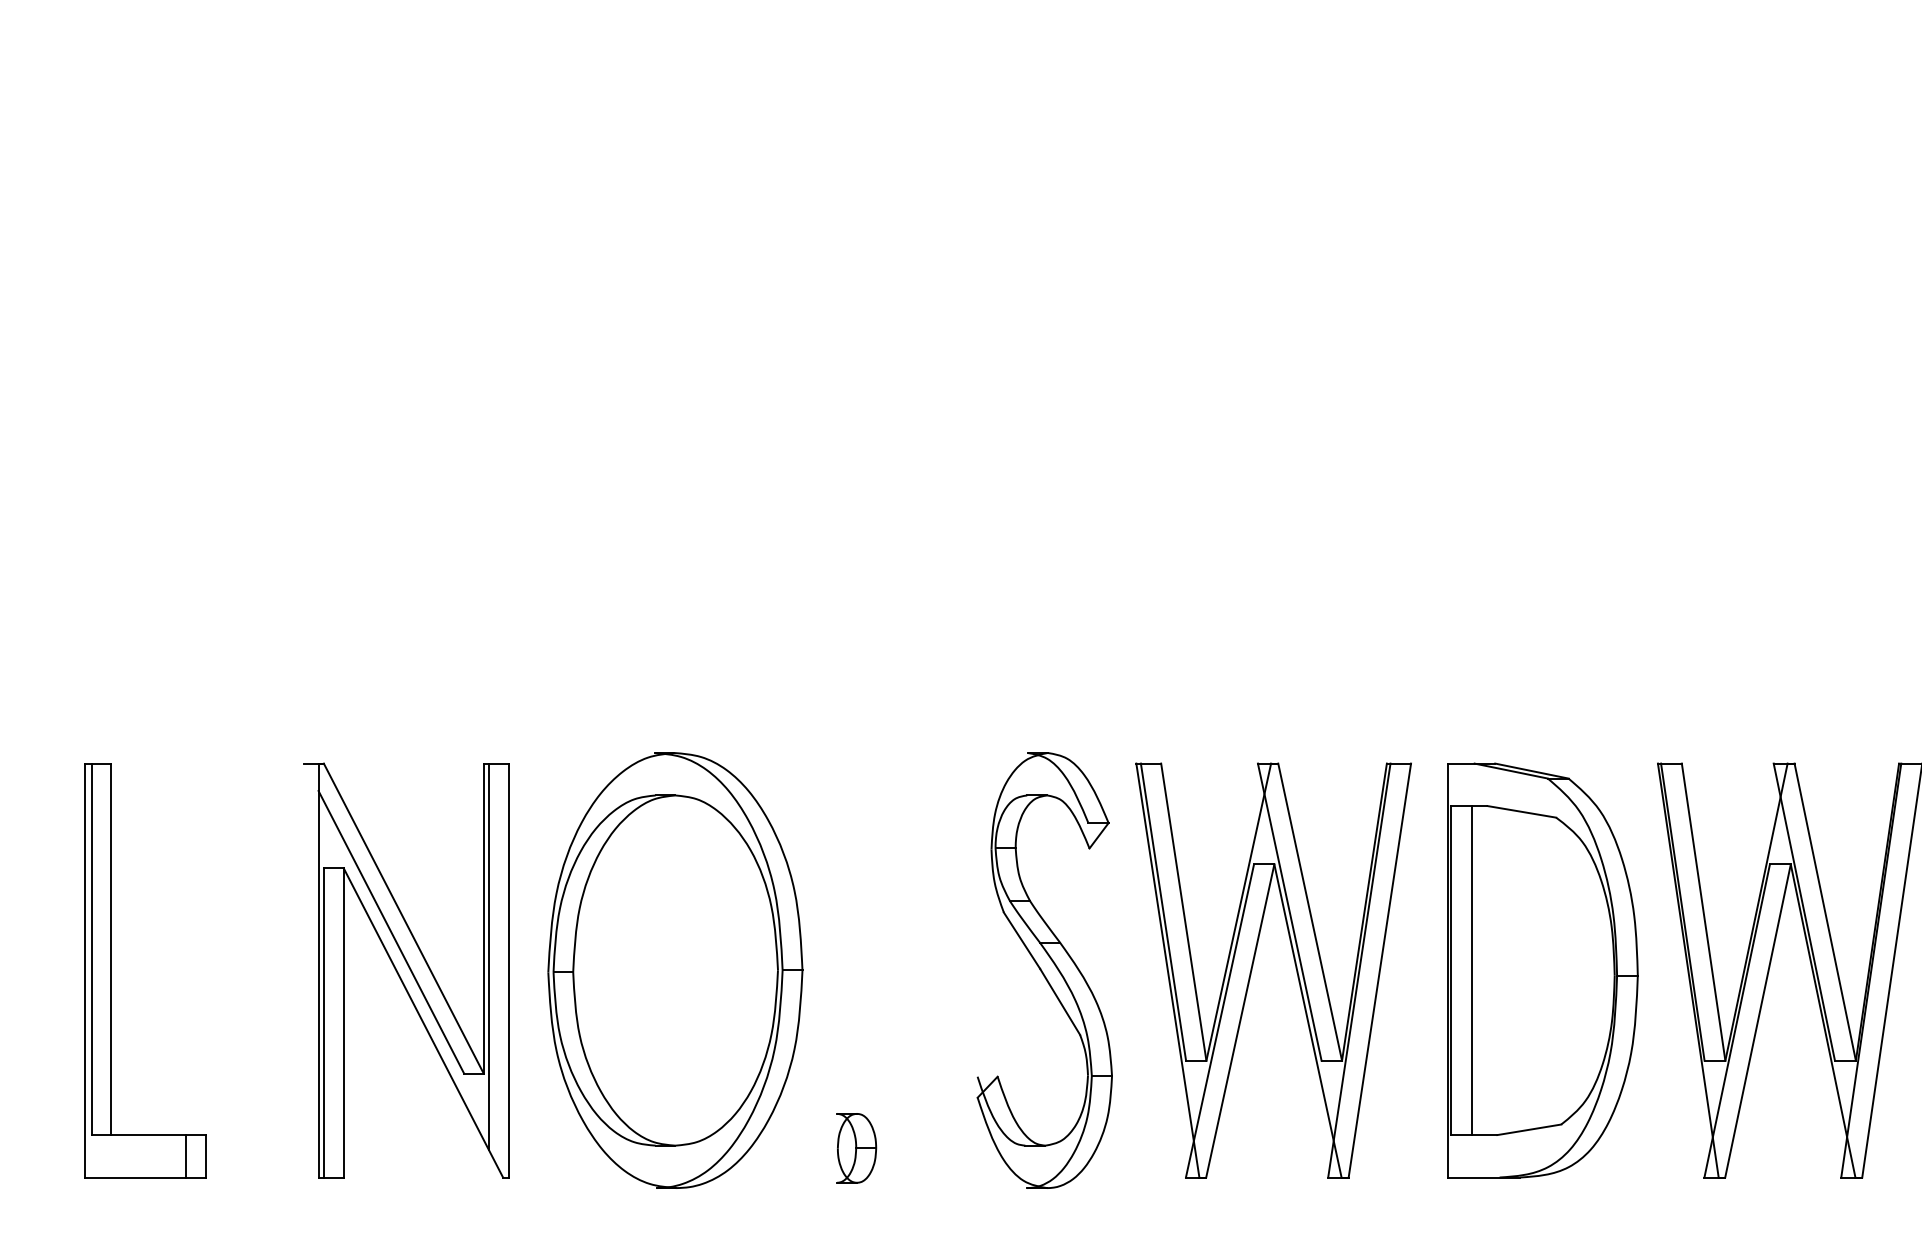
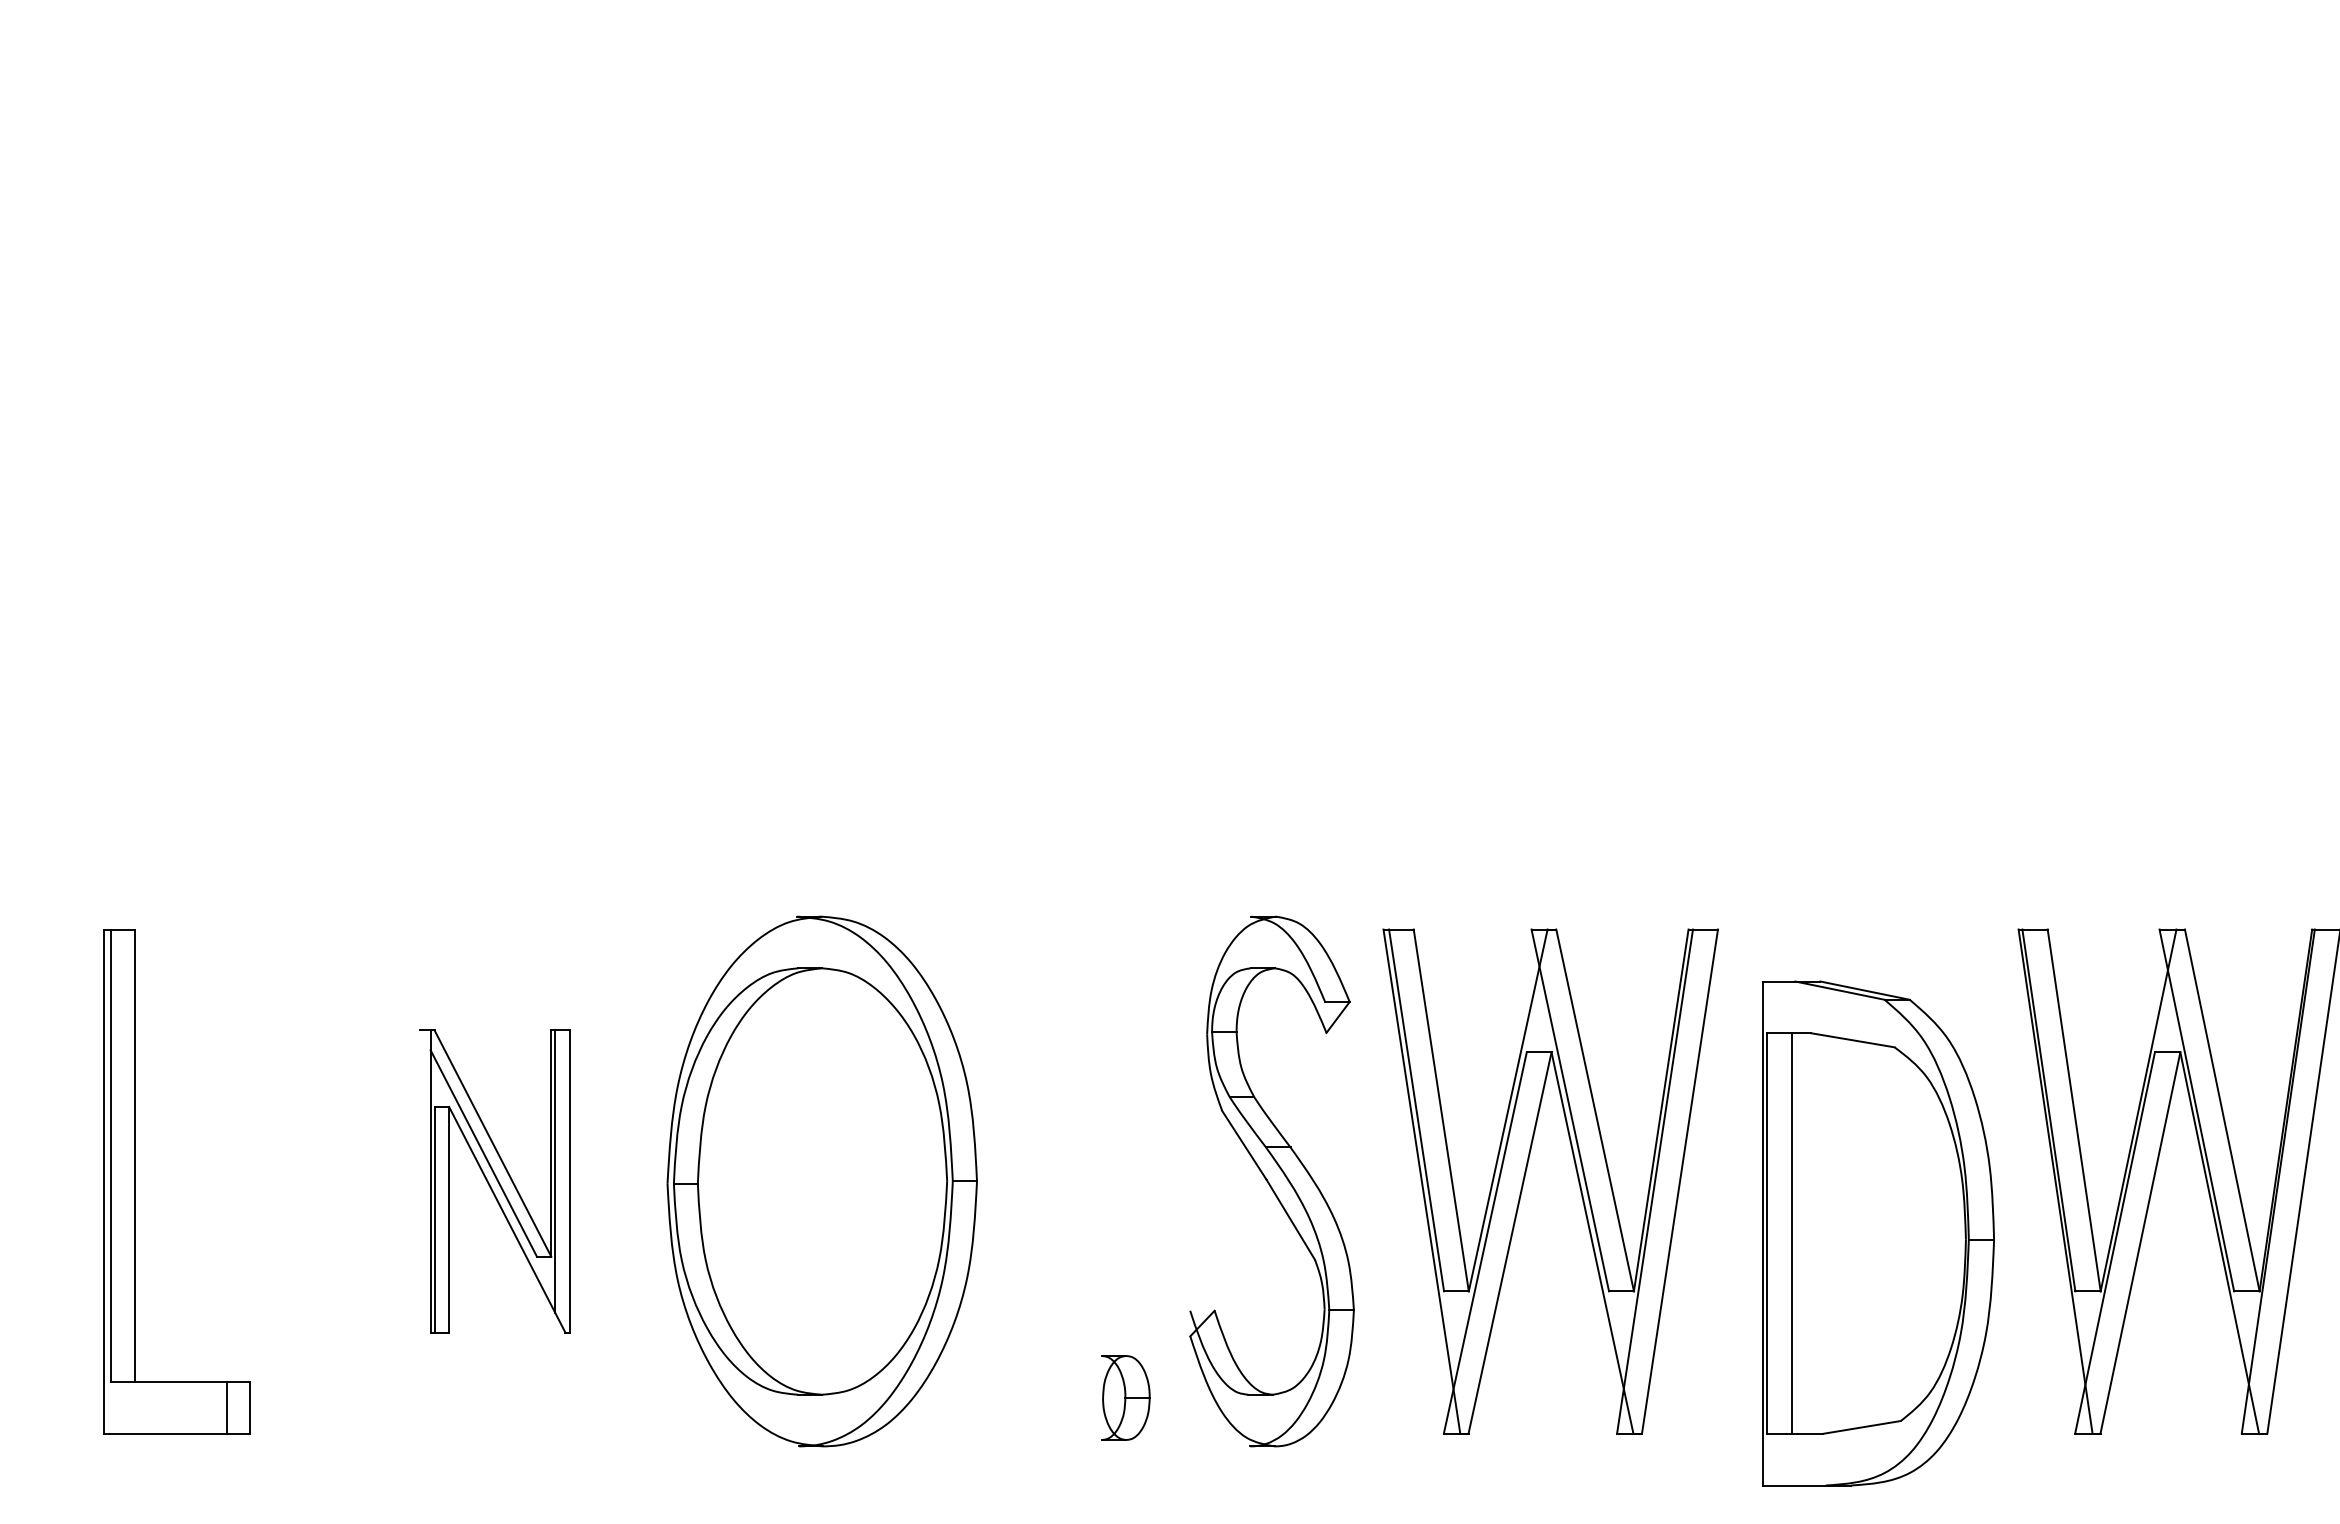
part: (406, 970) -> (494, 1181), size x0.6
part: (1542, 970) -> (1878, 1233), moved
part: (856, 1147) -> (1125, 1397), moved

